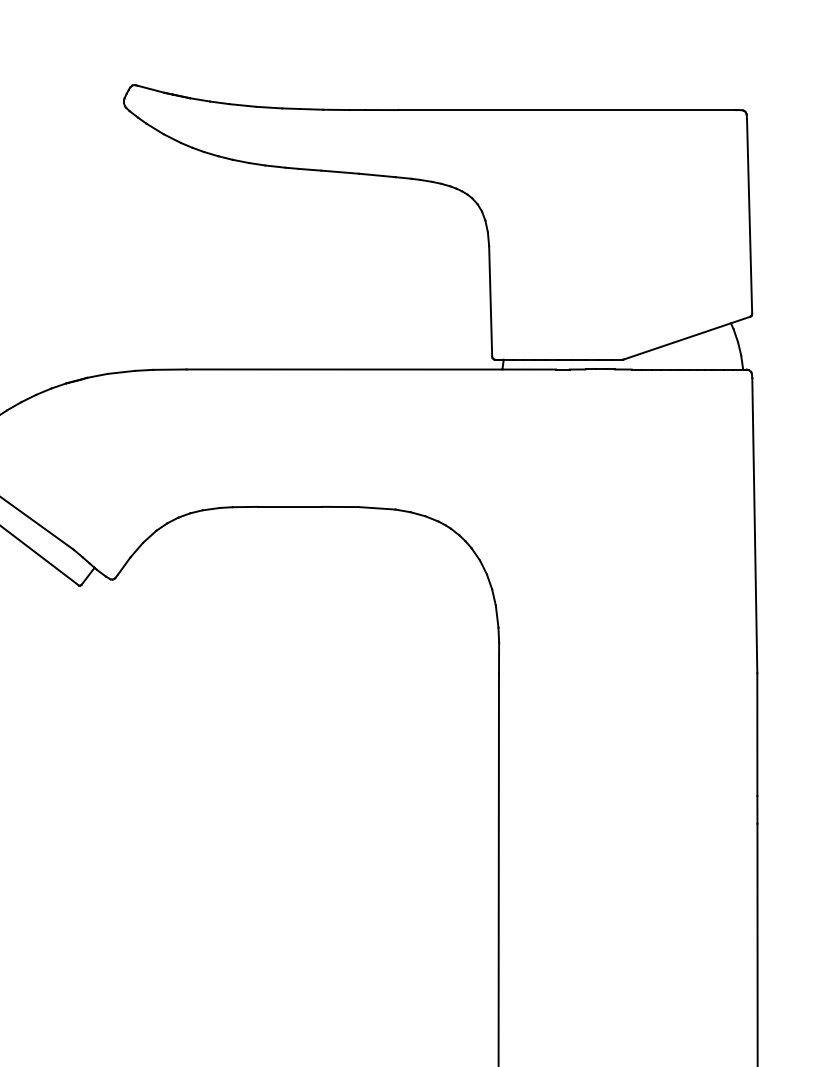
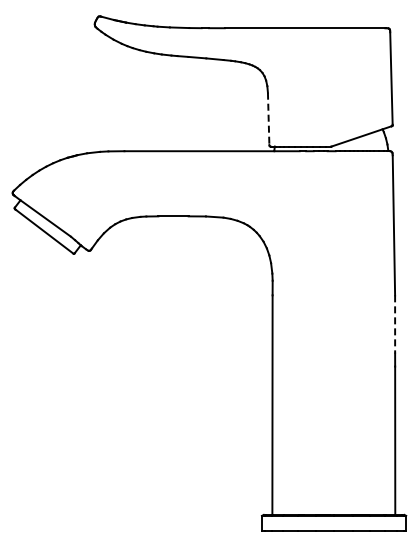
line: (490, 302) -> (268, 119), solid -> dashed
line: (758, 734) -> (395, 324), solid -> dashed

